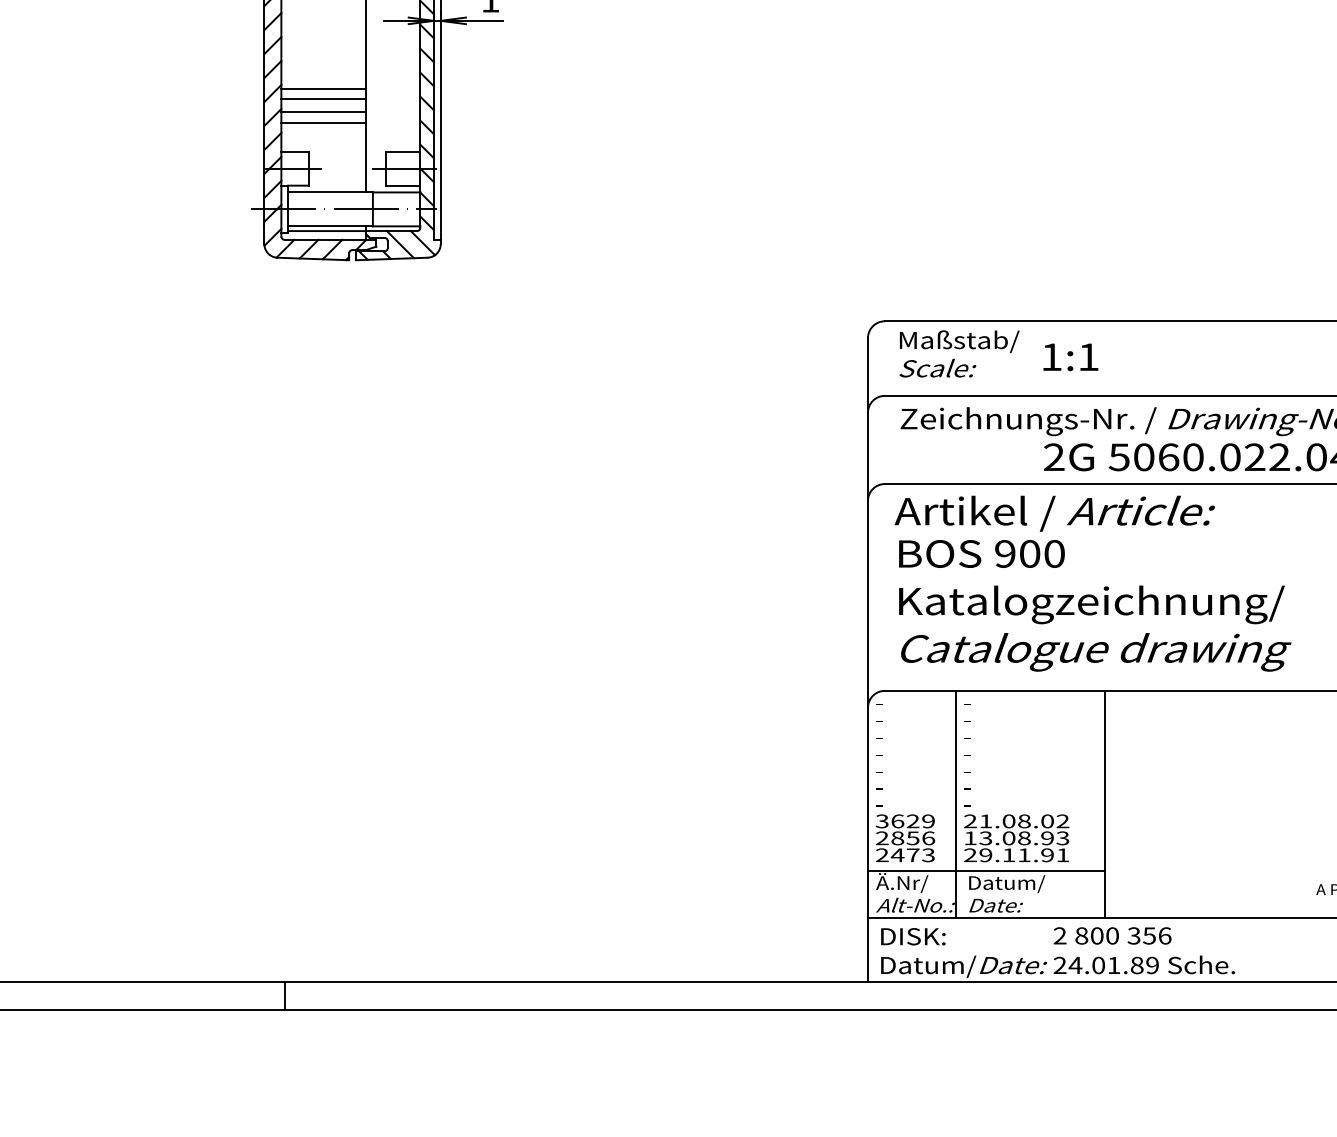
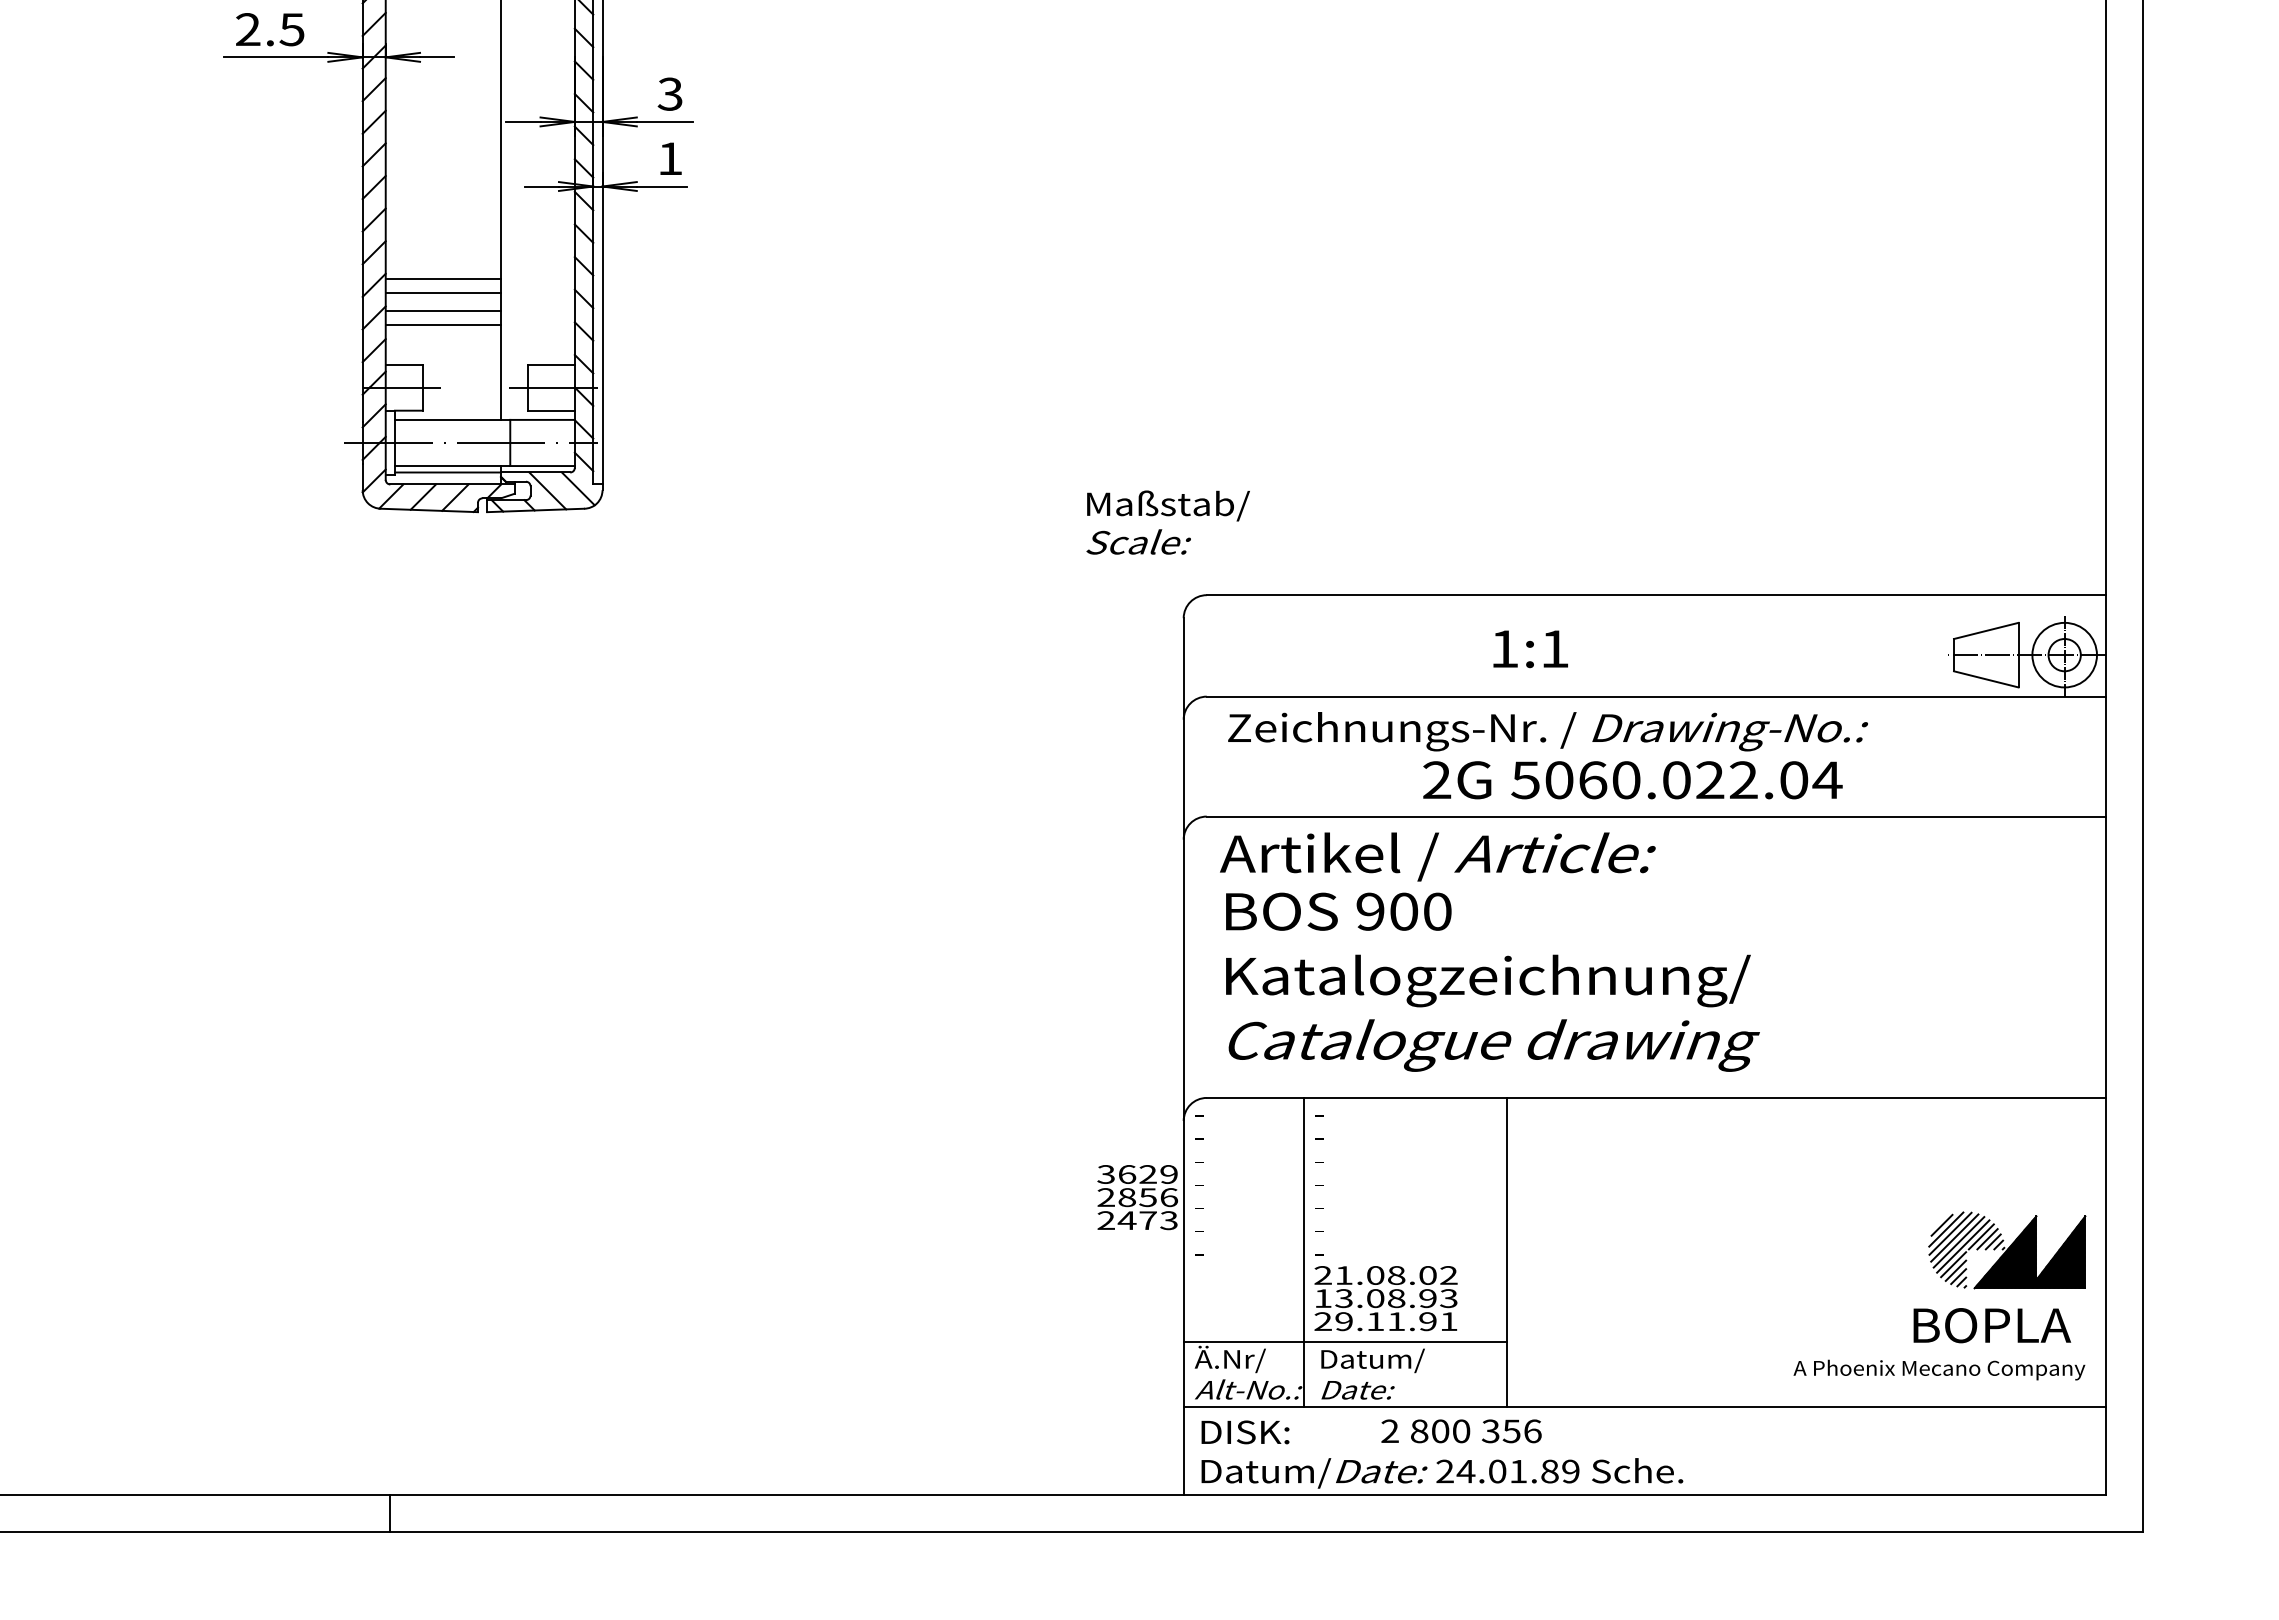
text: (958, 353) -> (1167, 522), moved
text: (1070, 357) -> (1530, 649), moved
text: (905, 838) -> (1137, 1197), moved
text: (1112, 936) -> (1461, 1431), moved

